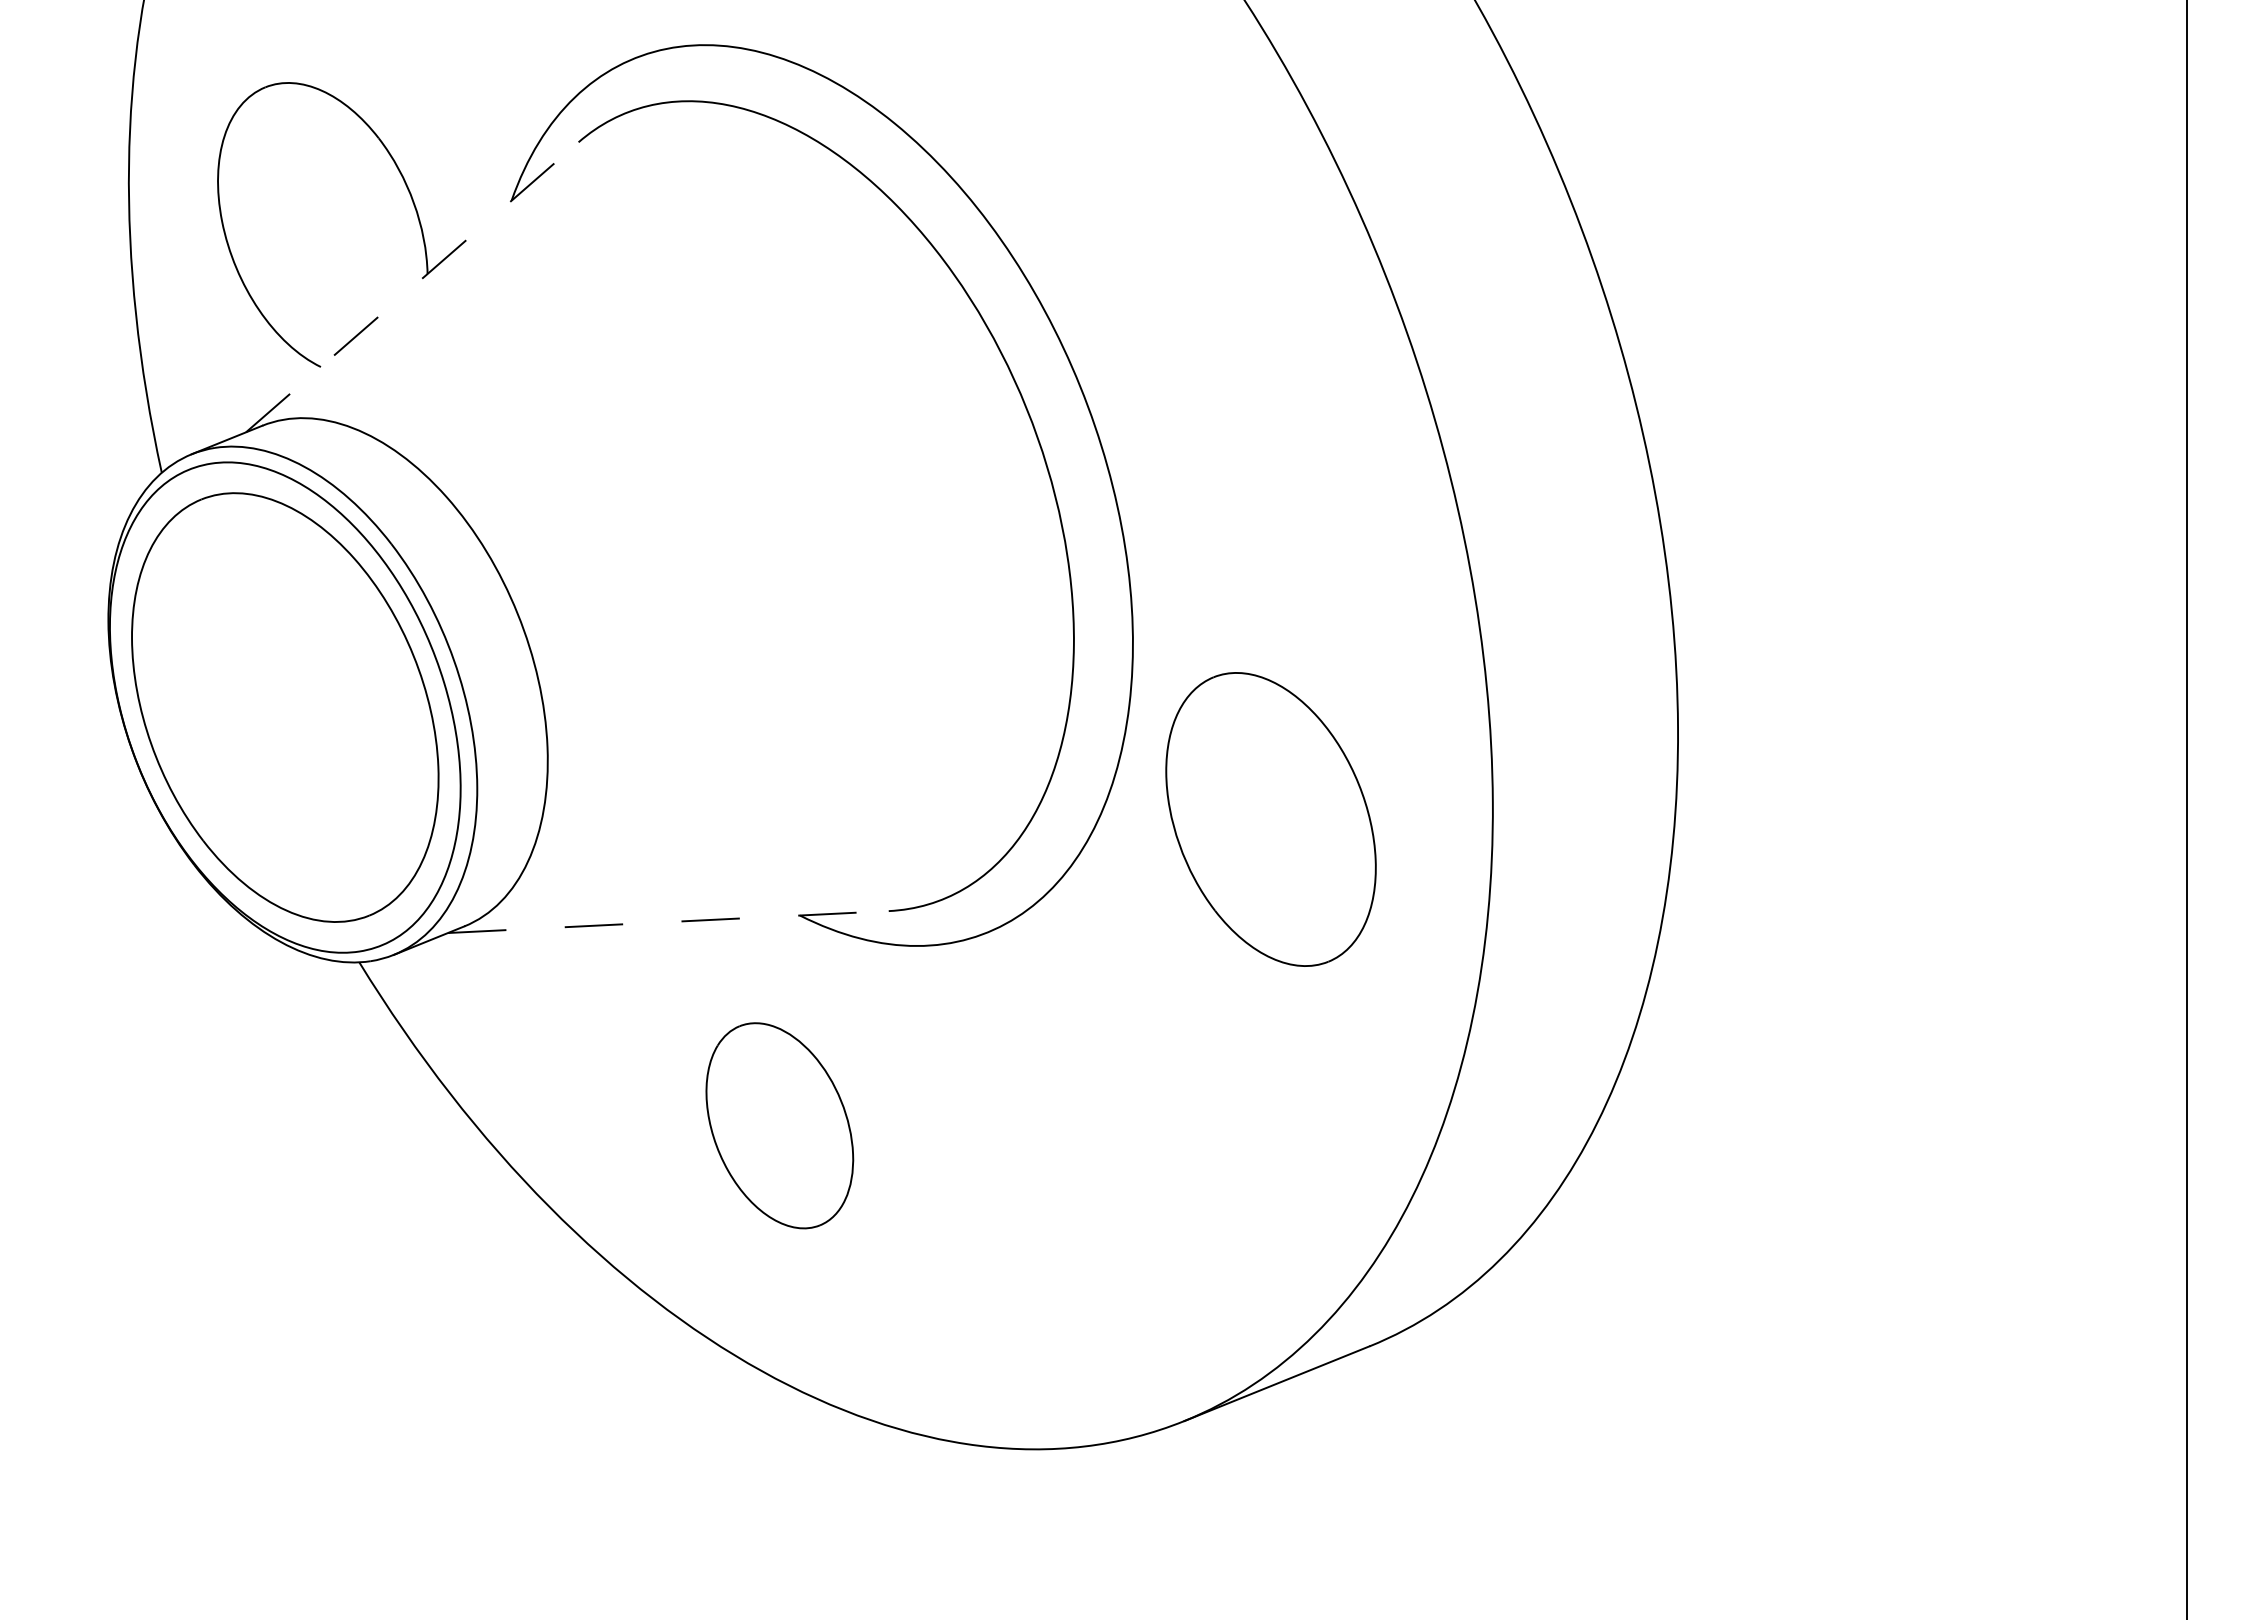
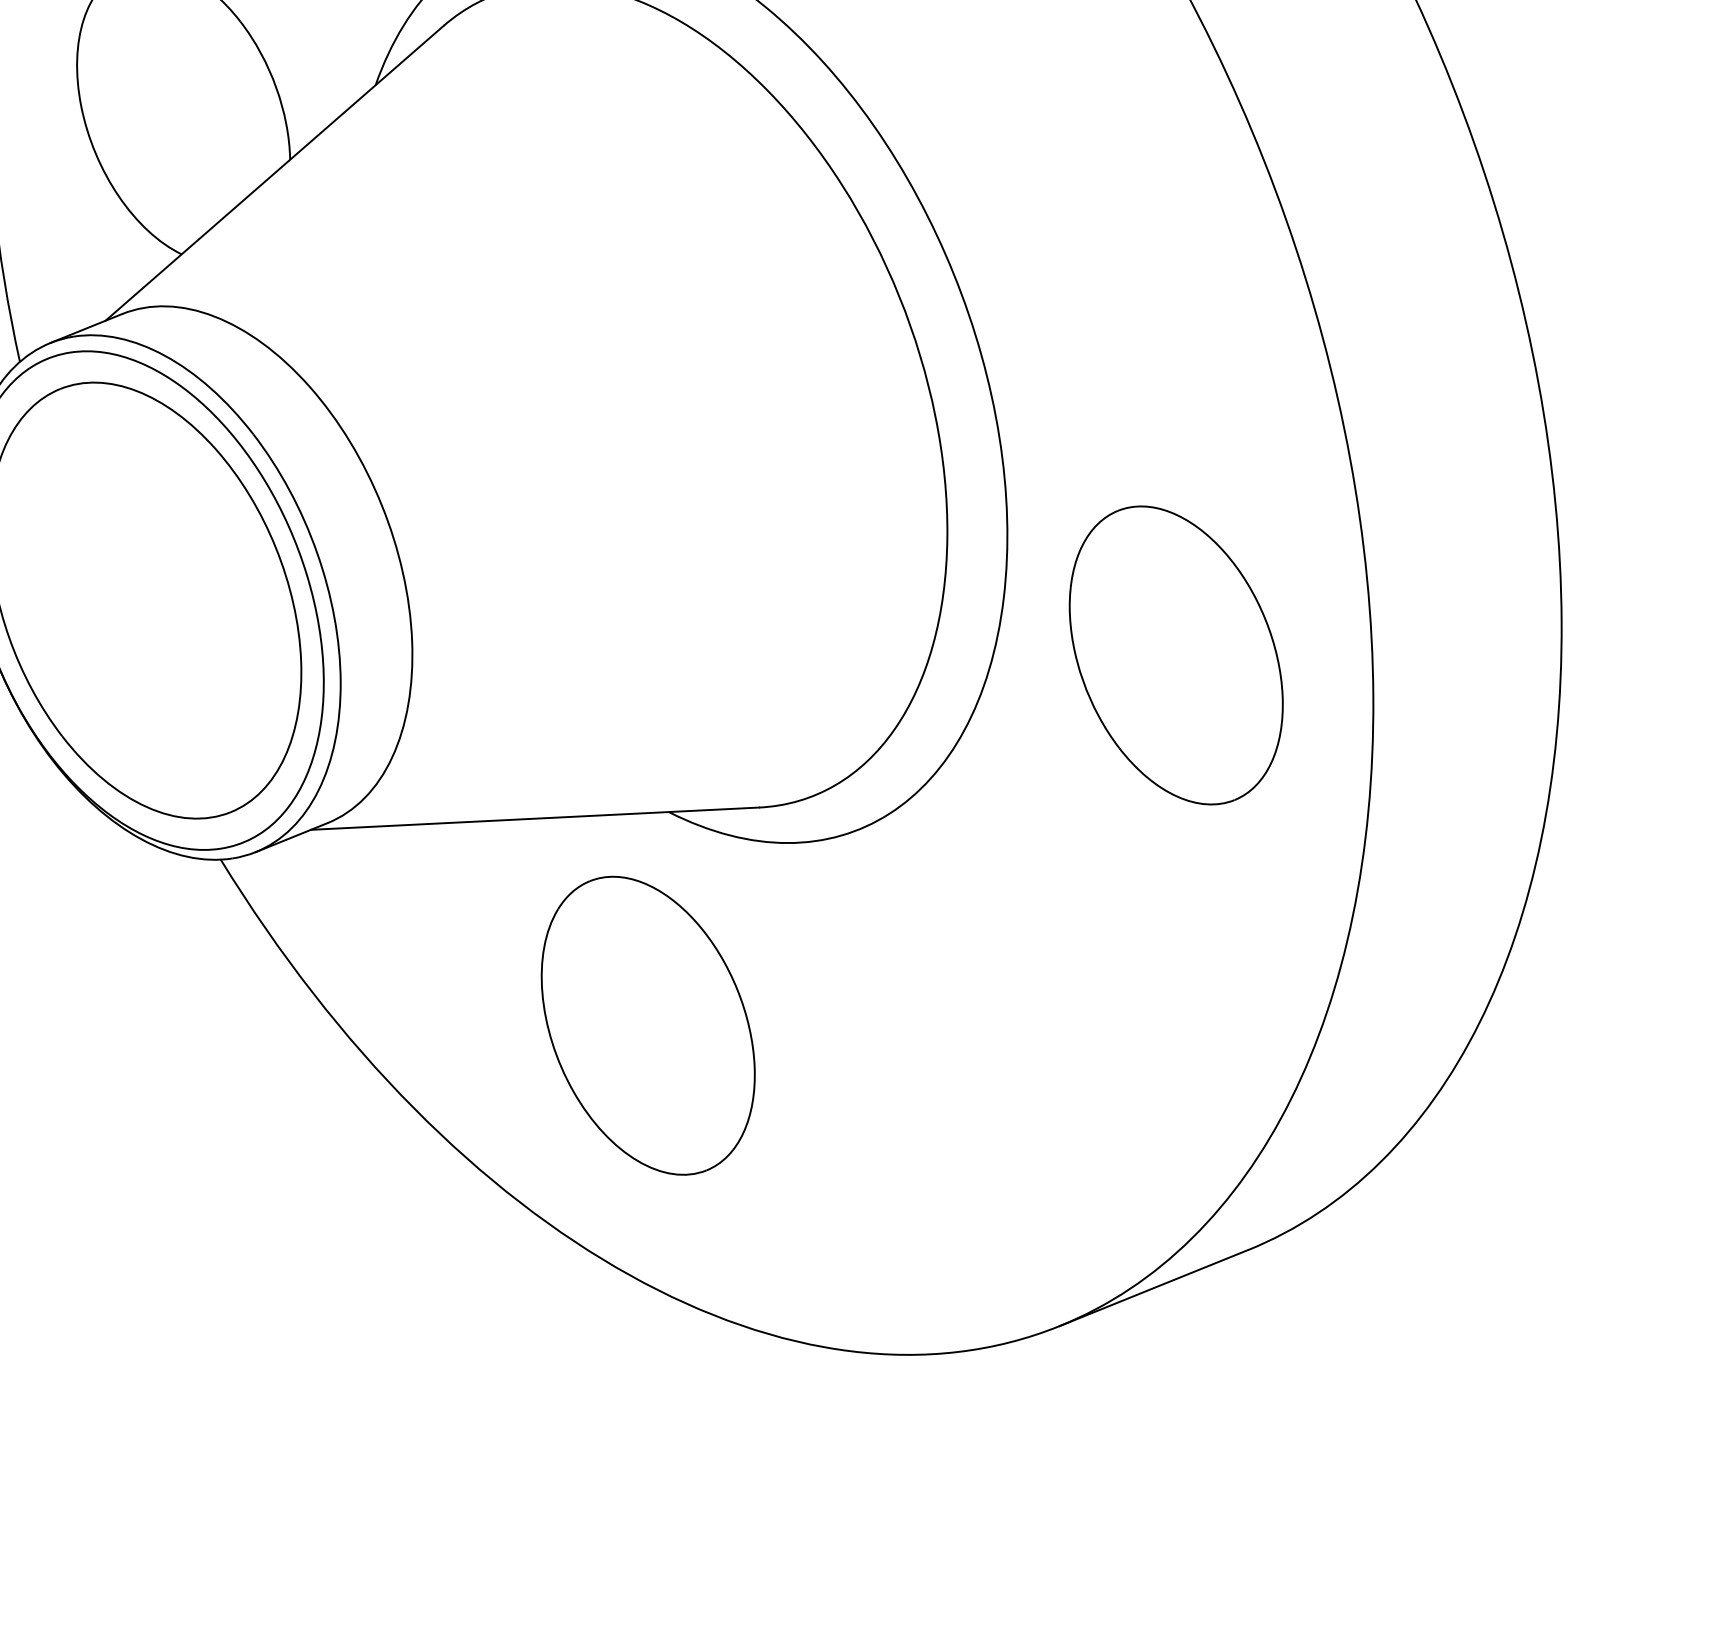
line: (412, 287) -> (274, 173), dashed -> solid
part: (1270, 819) -> (1175, 655), moved
line: (668, 922) -> (535, 819), dashed -> solid
part: (779, 1125) -> (648, 1025), size x1.43

